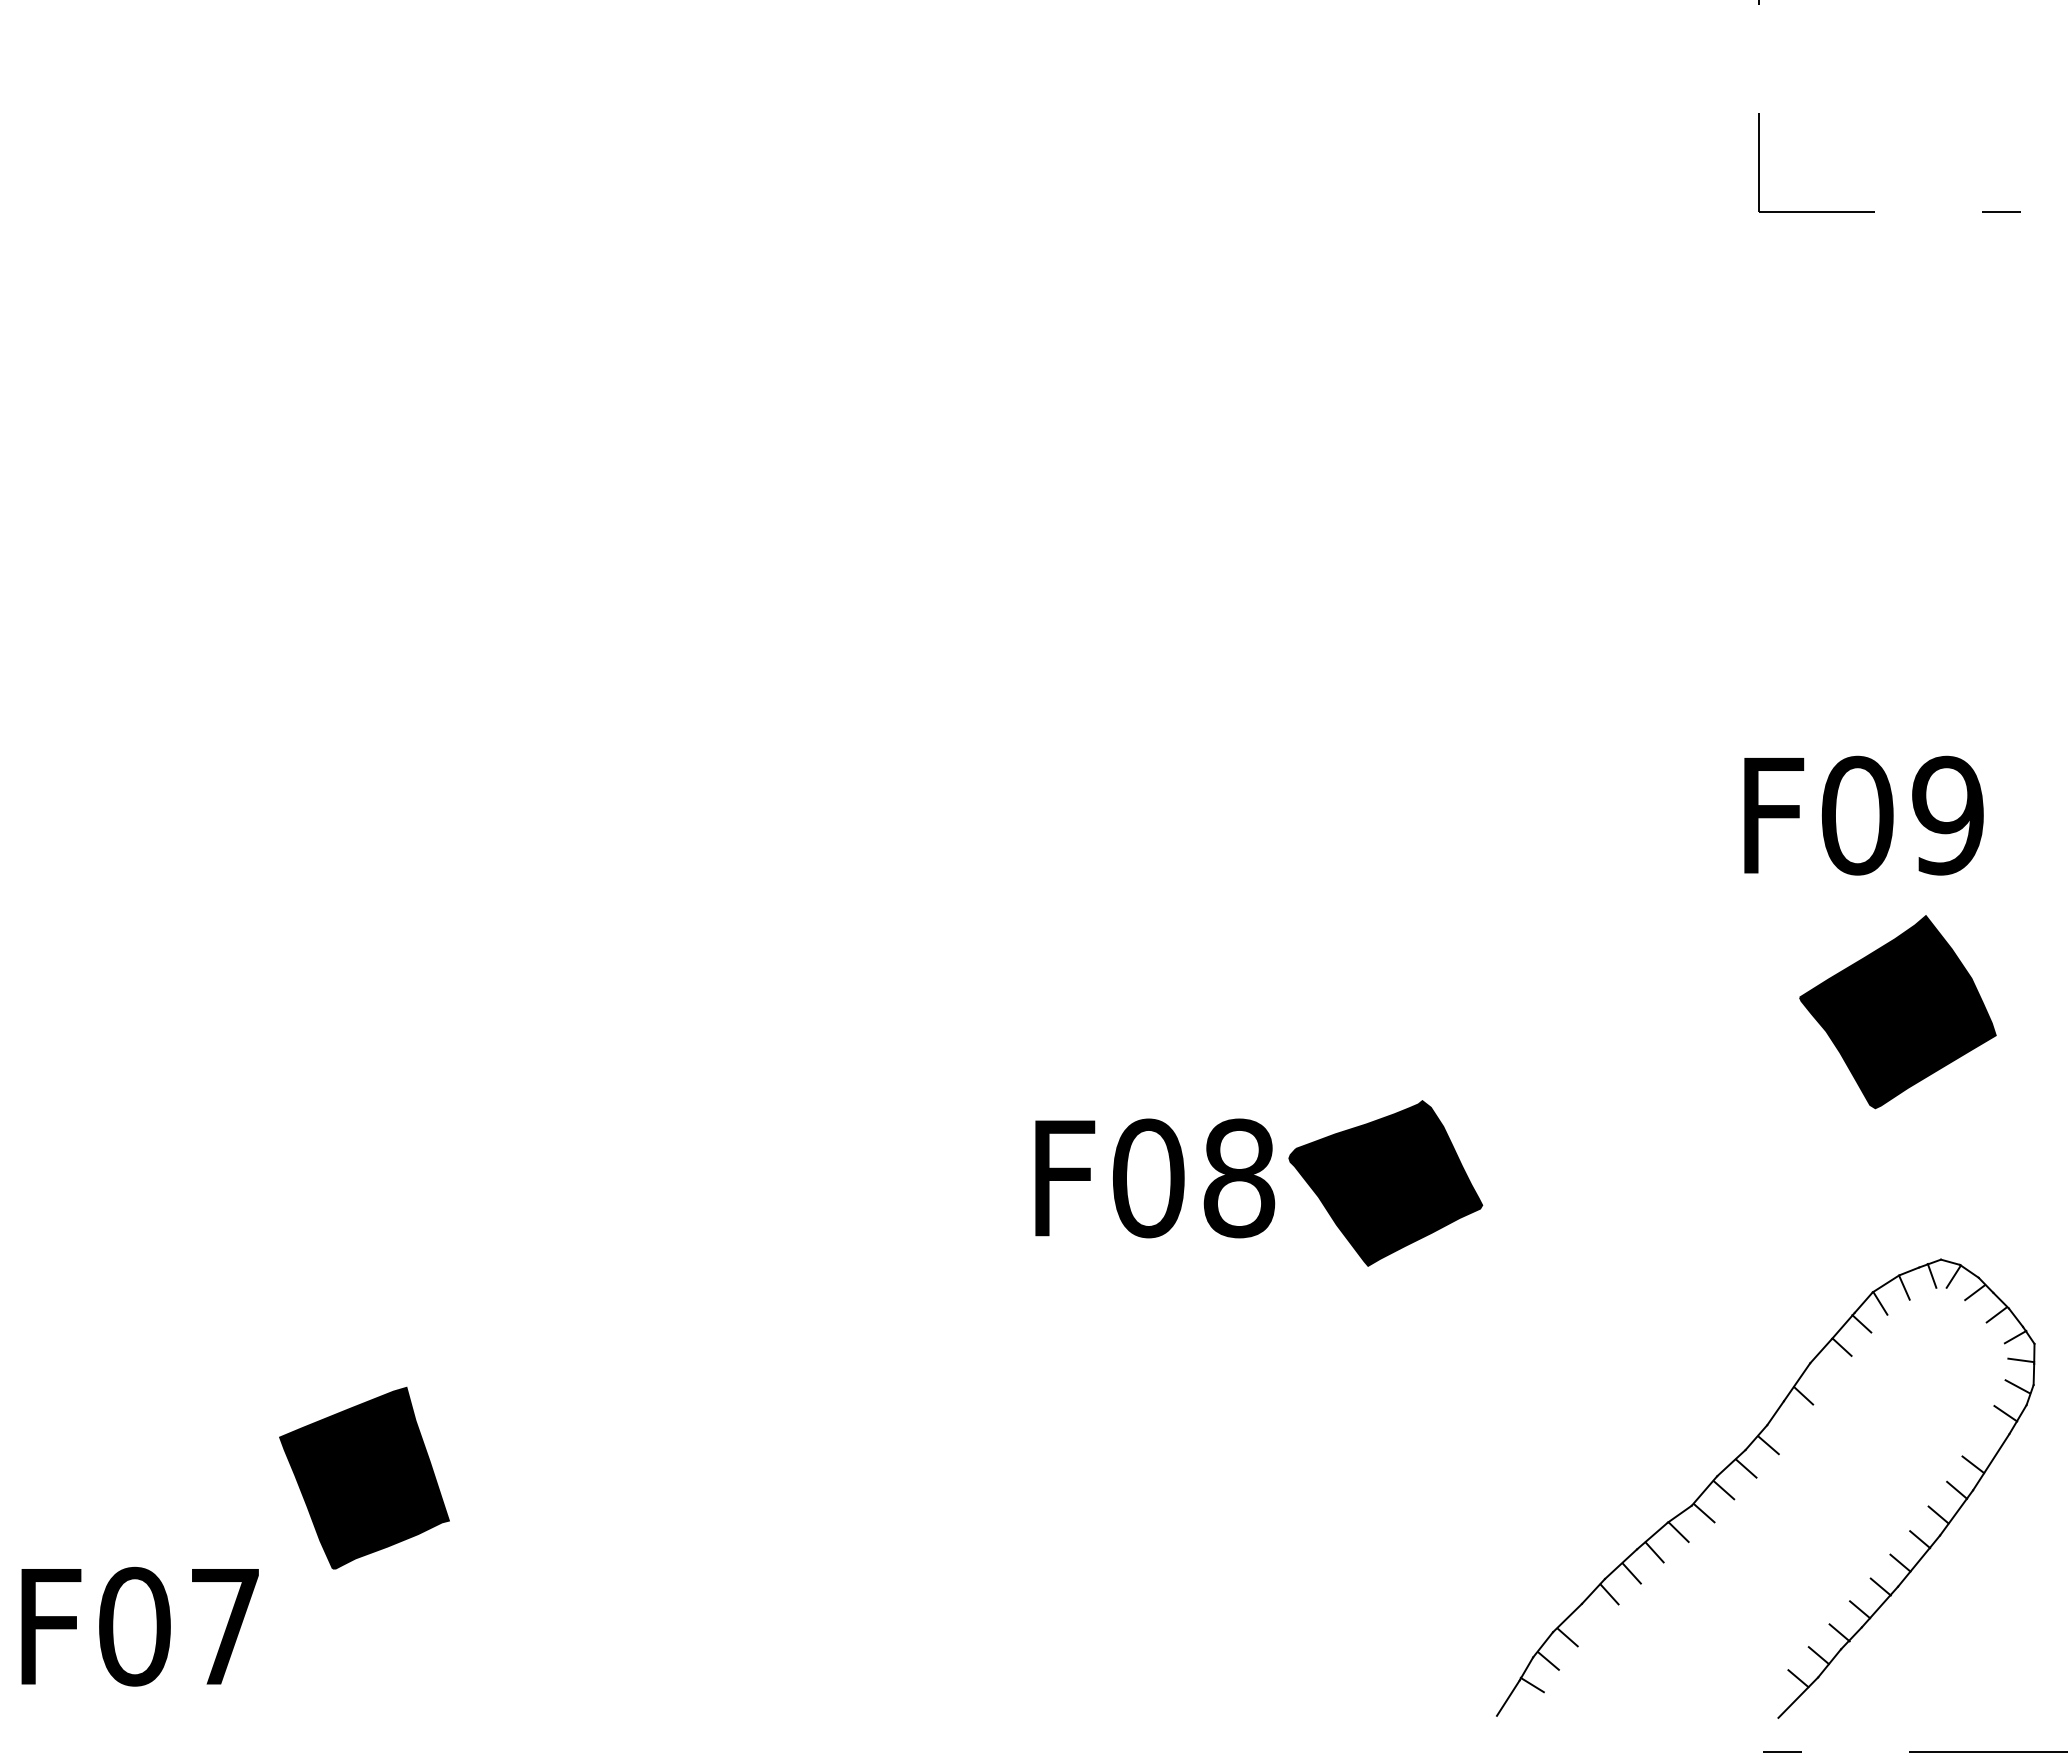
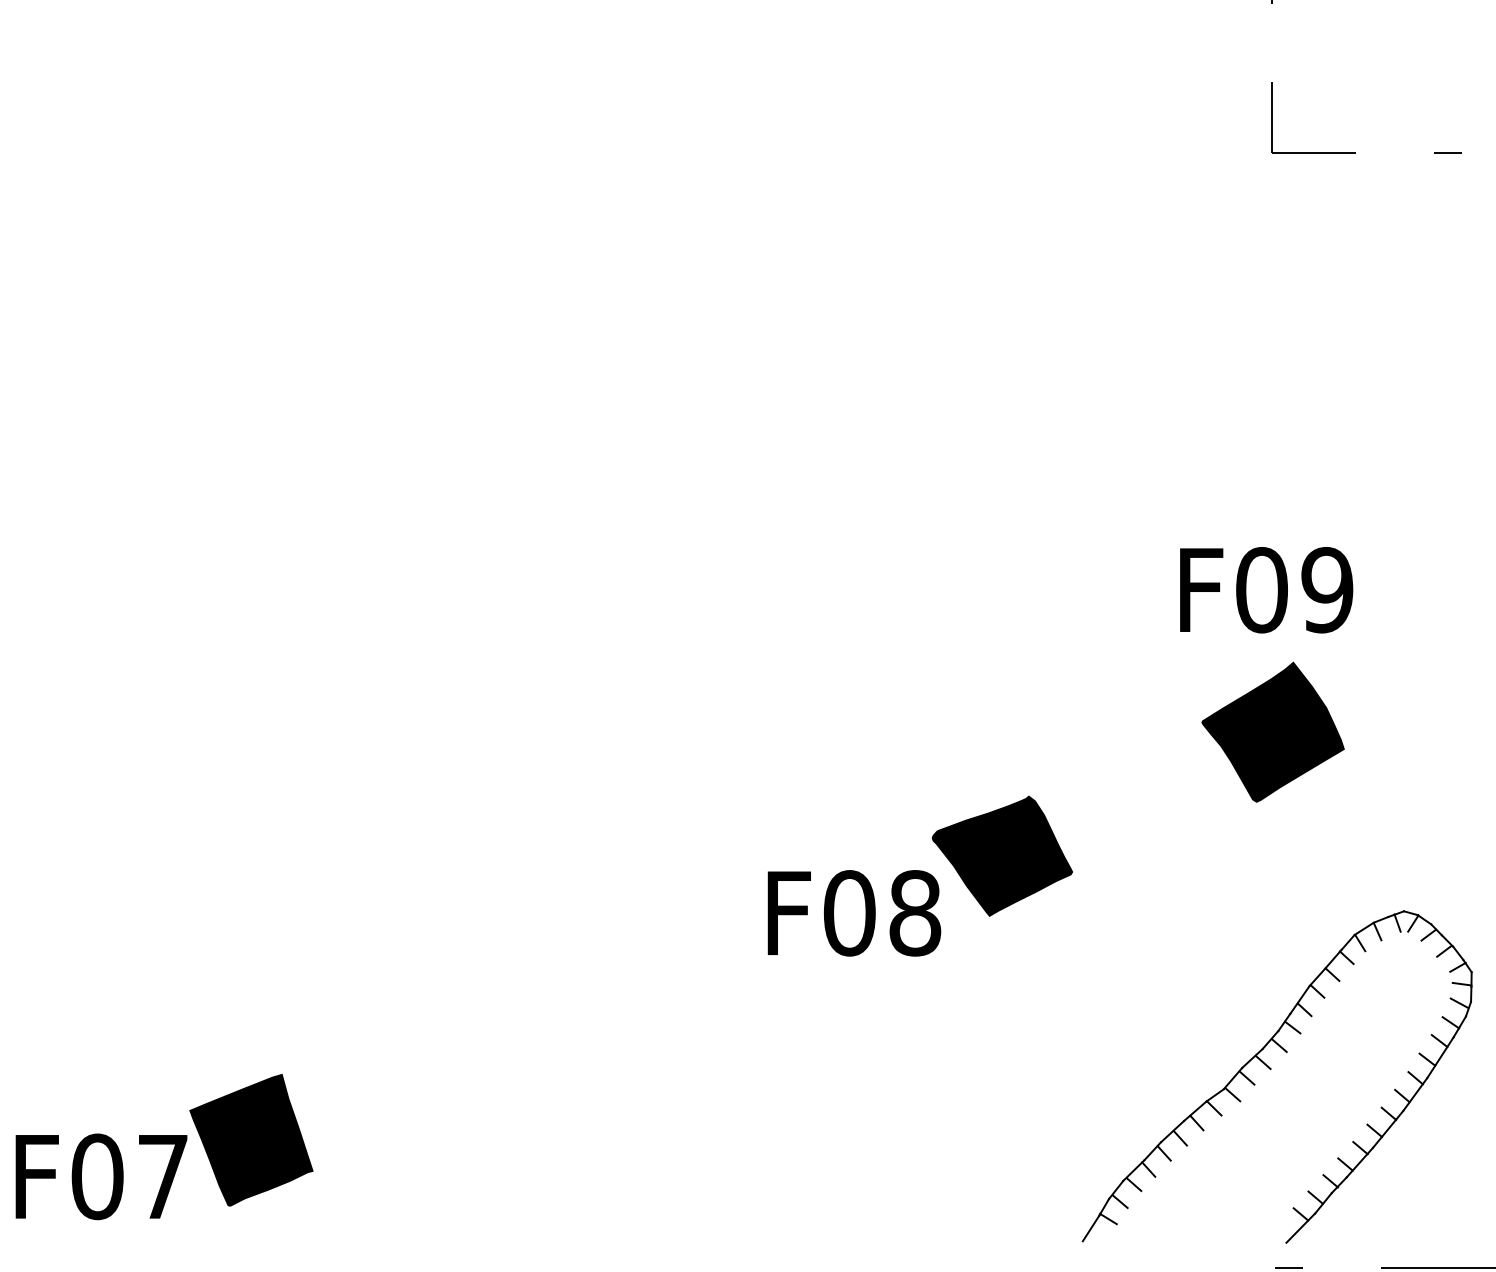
text: (1863, 815) -> (1266, 590), moved
part: (1897, 1012) -> (1272, 732), moved
text: (1155, 1178) -> (854, 913), moved
line: (1820, 1370) -> (1316, 991), added
line: (1786, 1420) -> (1292, 1027), added
line: (1990, 1438) -> (1439, 1040), added
part: (364, 1477) -> (251, 1139), moved
line: (1587, 1616) -> (1148, 1169), added

